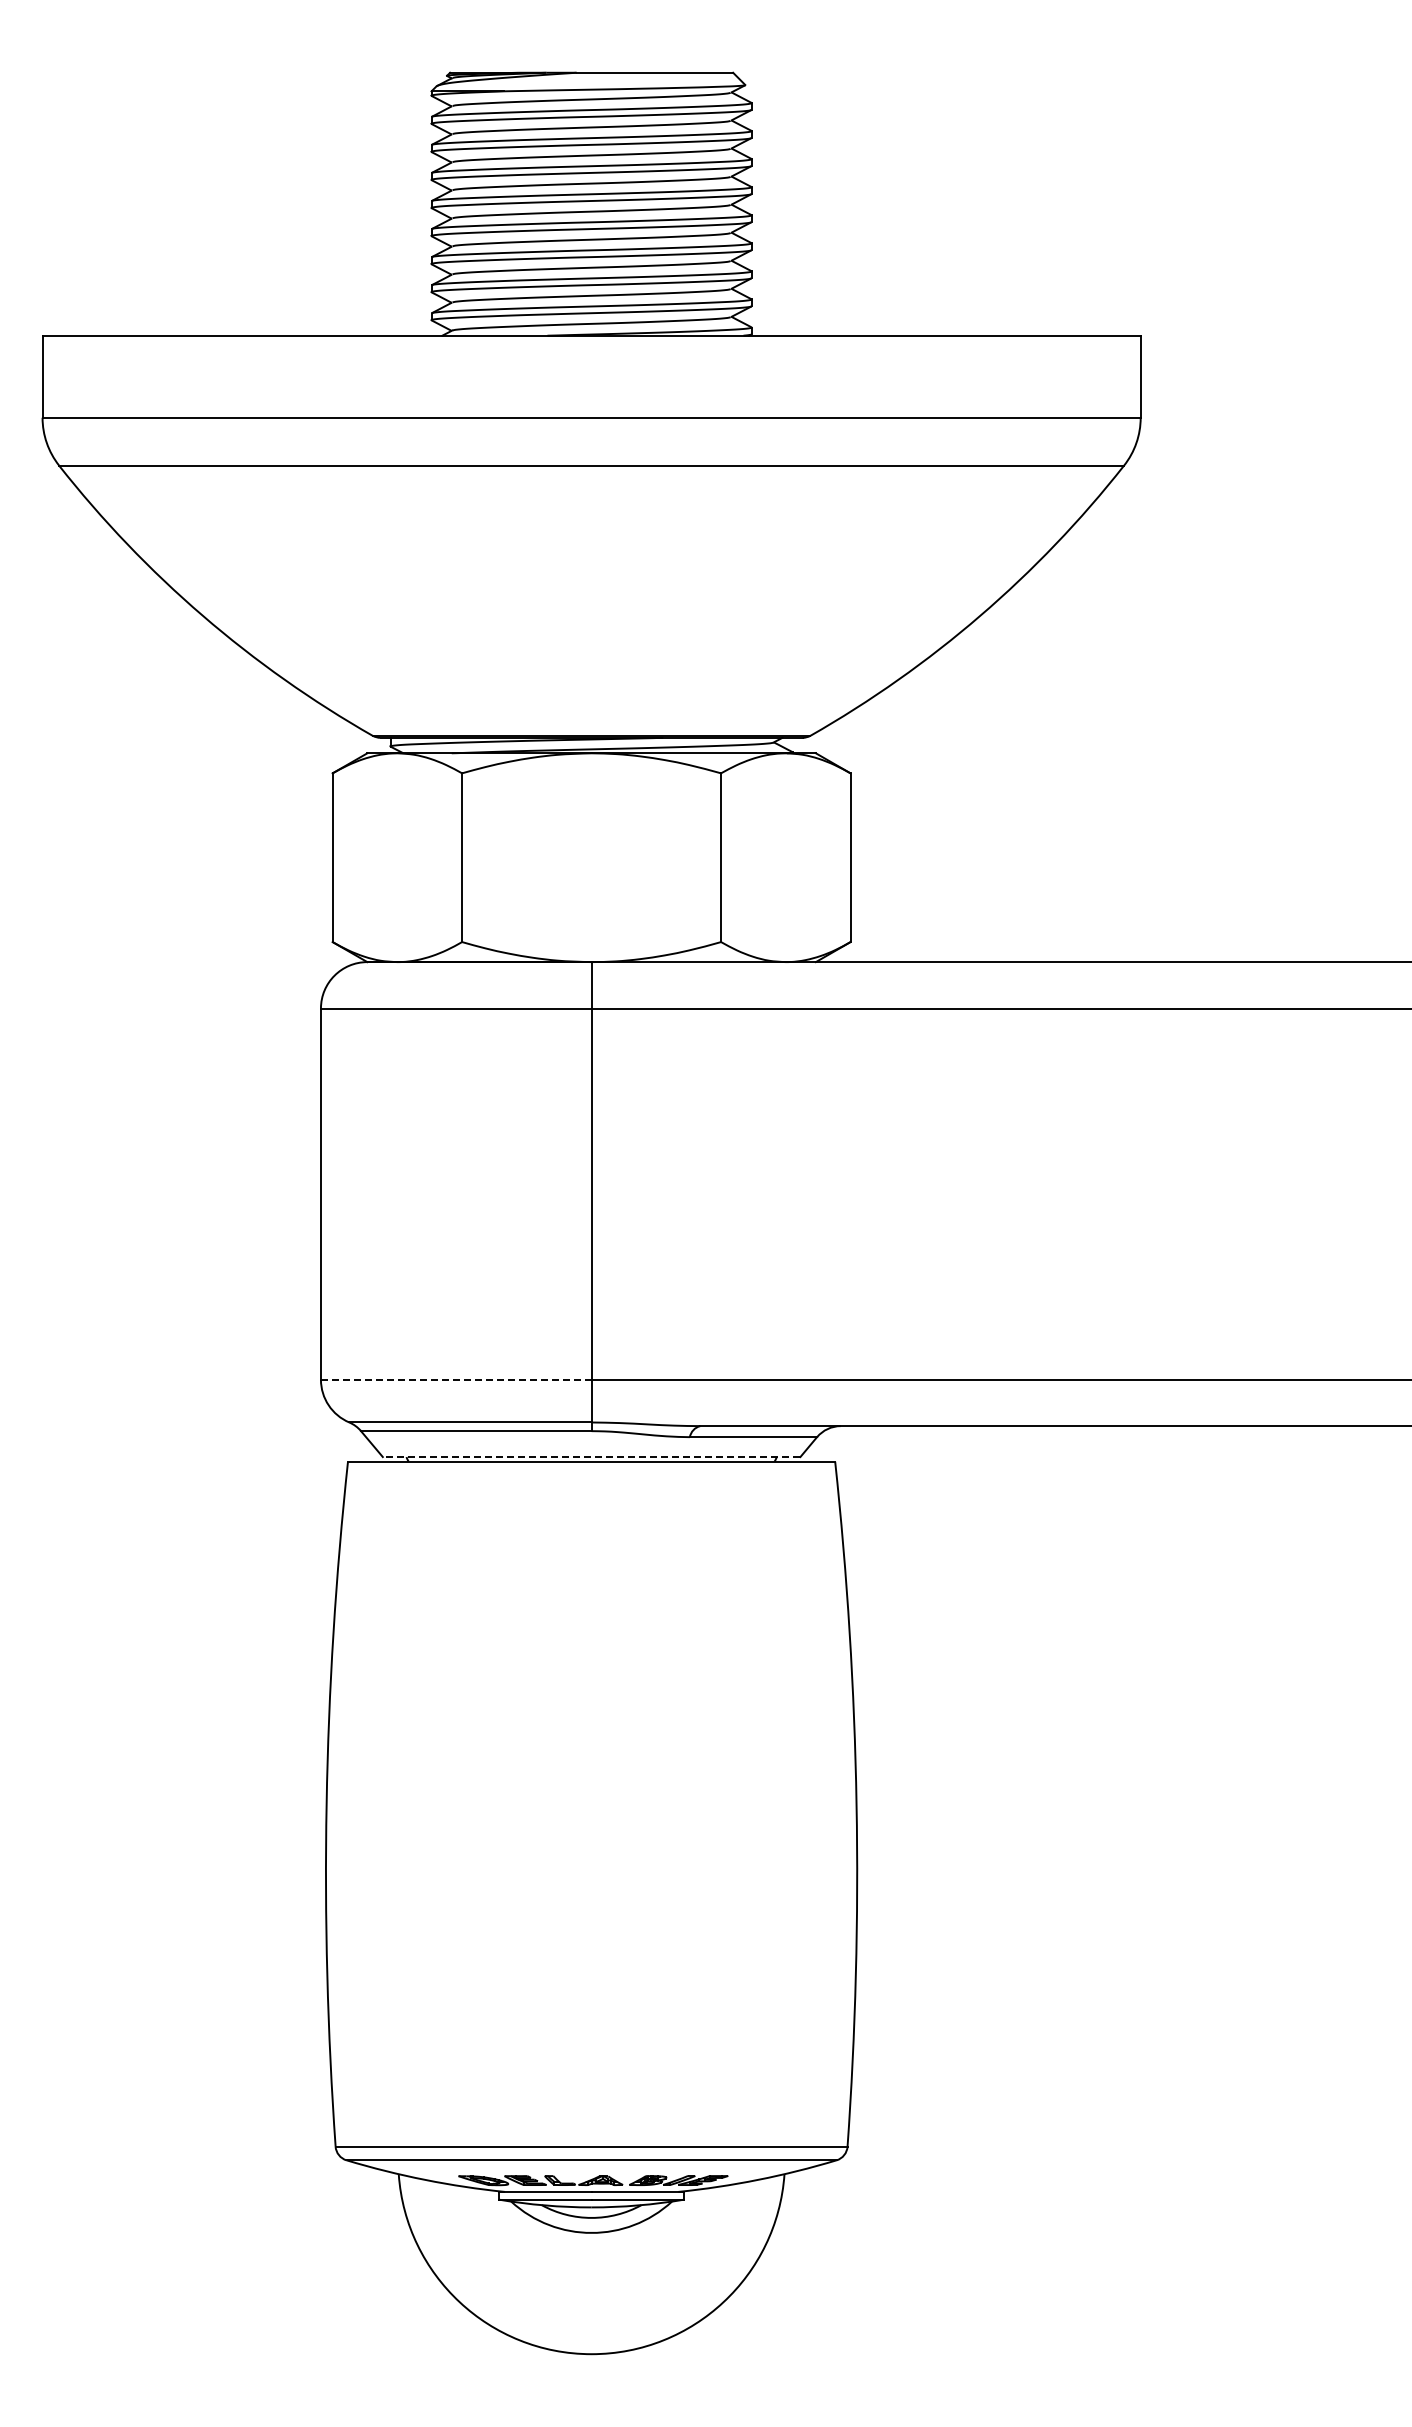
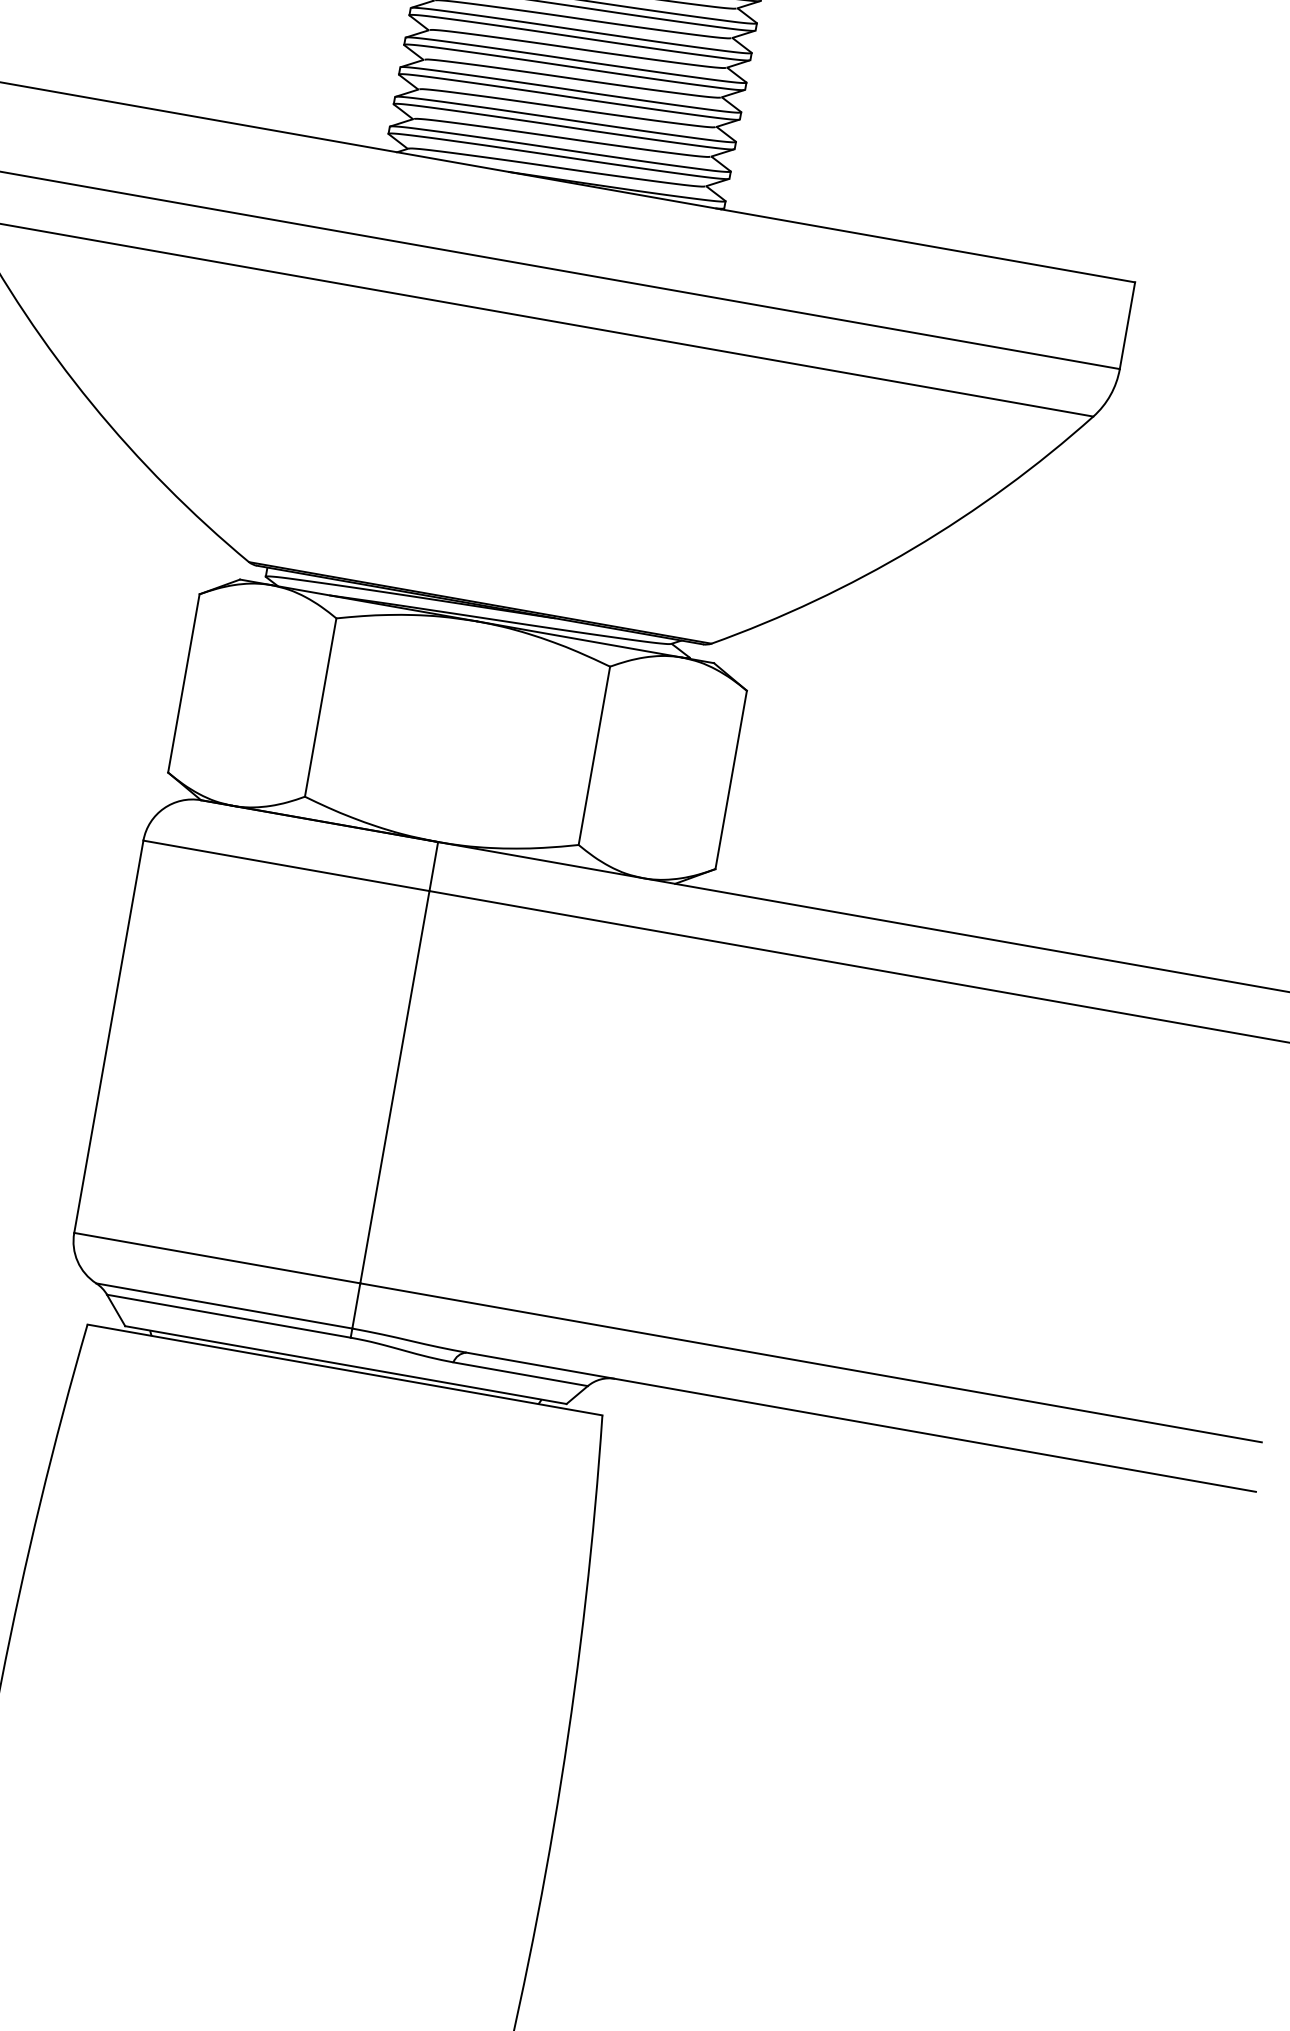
line: (456, 1379) -> (217, 1257), dashed -> solid
line: (591, 1457) -> (345, 1365), dashed -> solid

